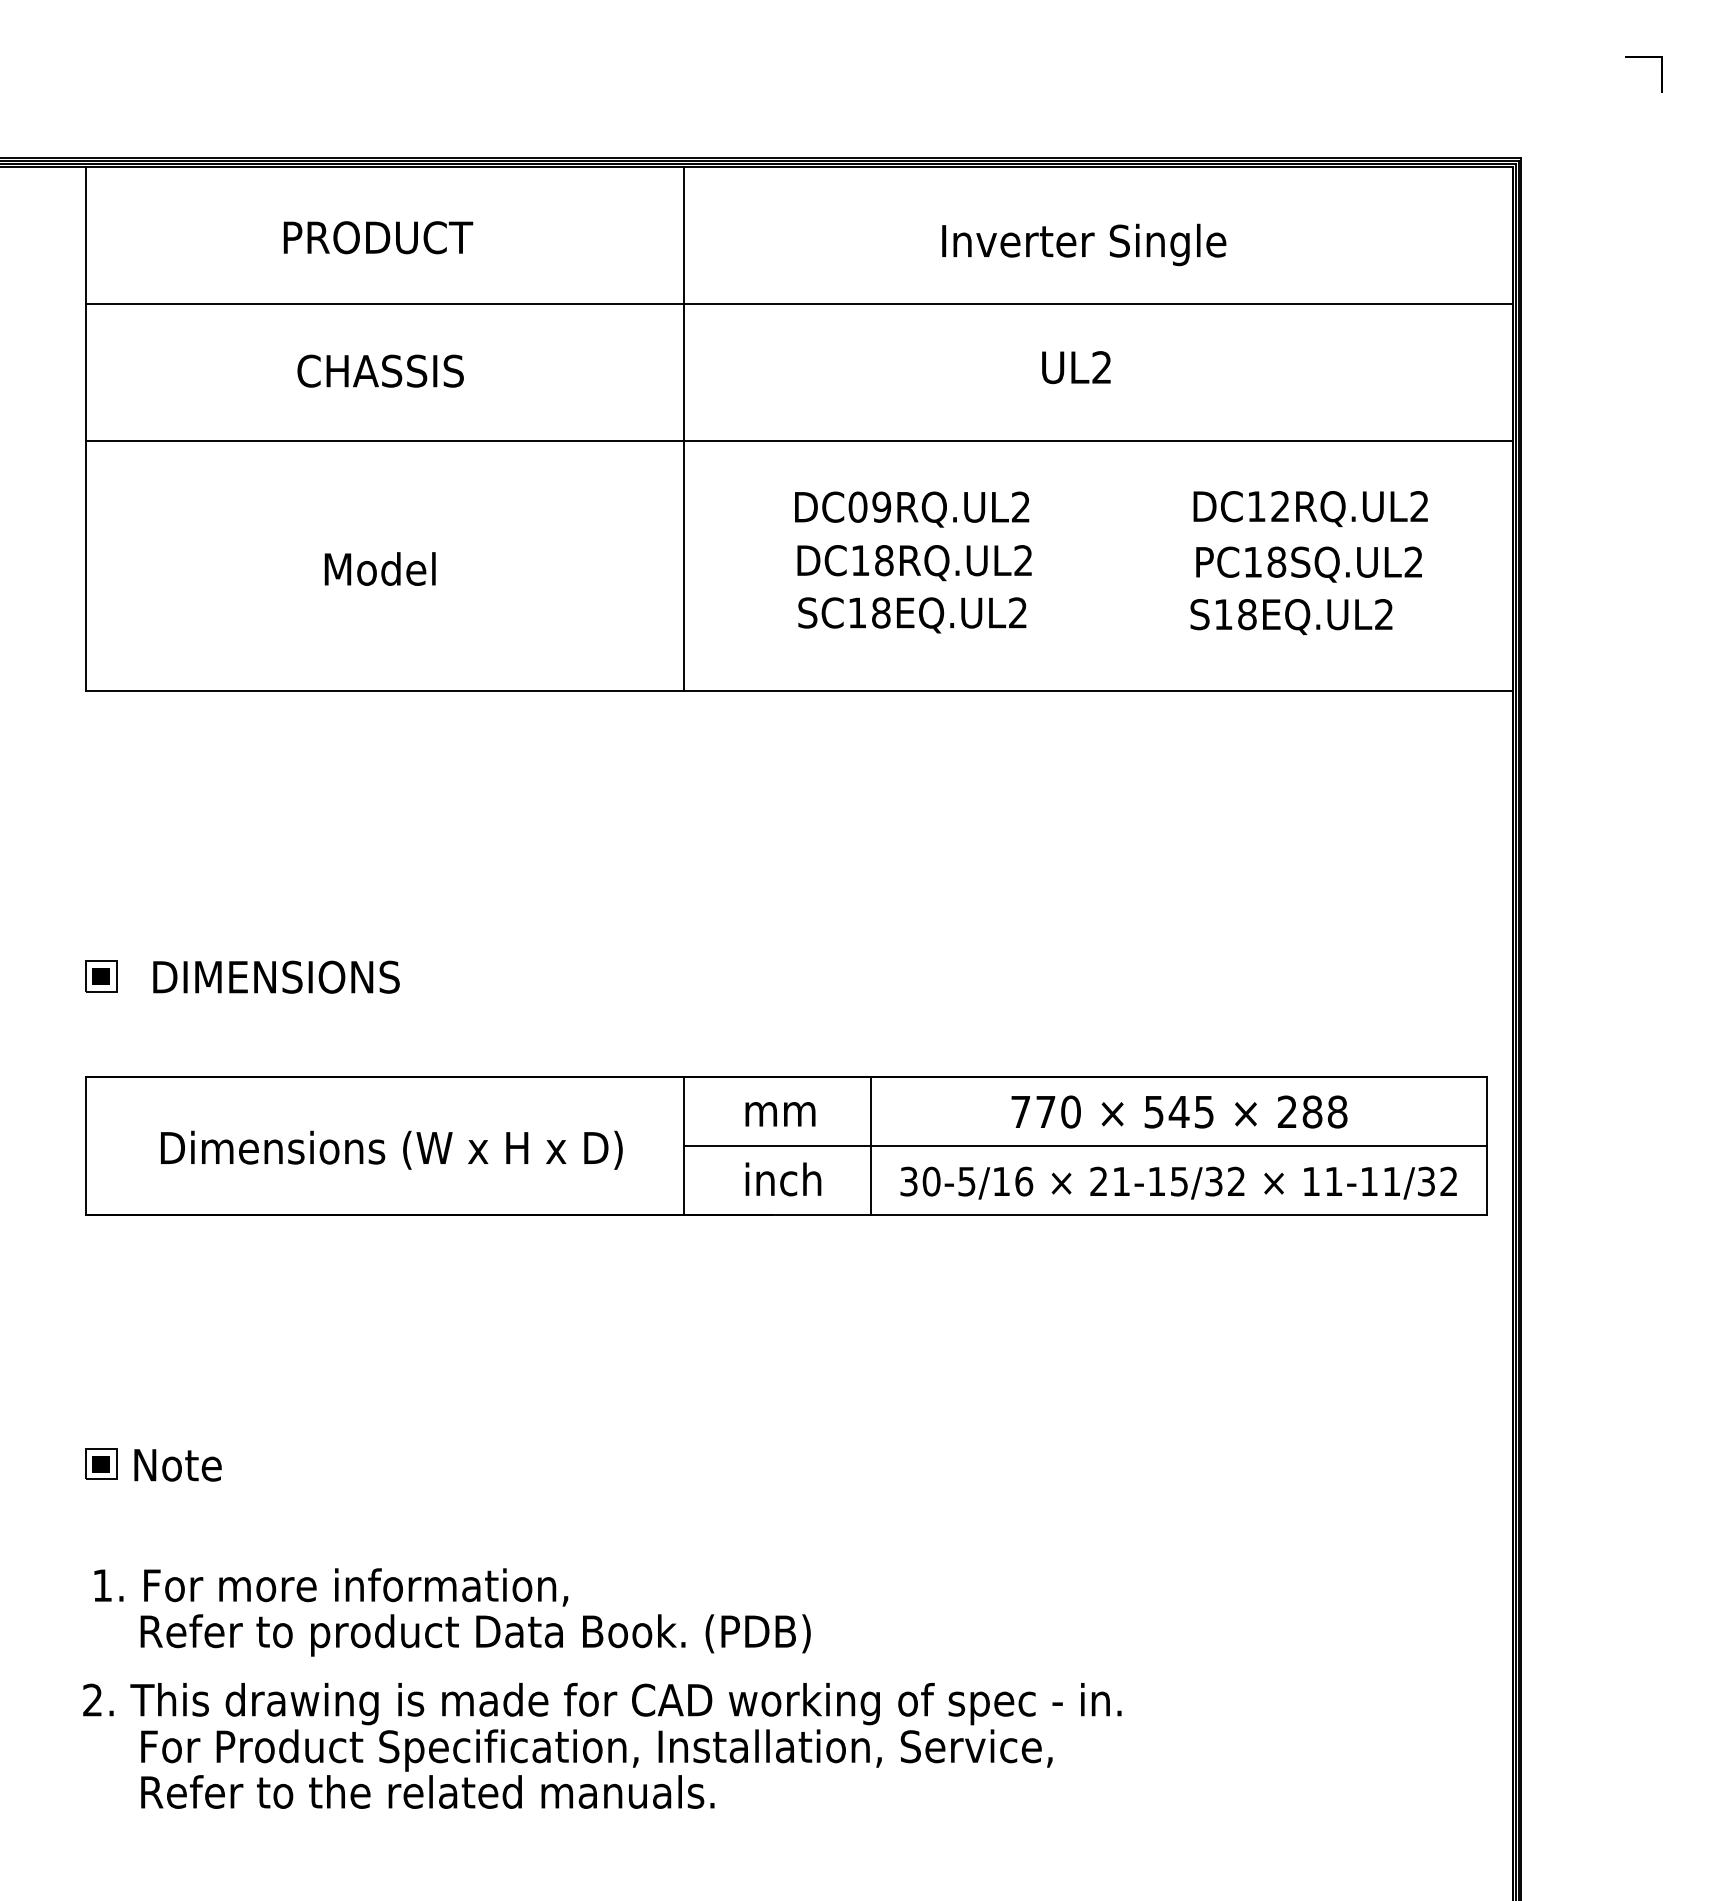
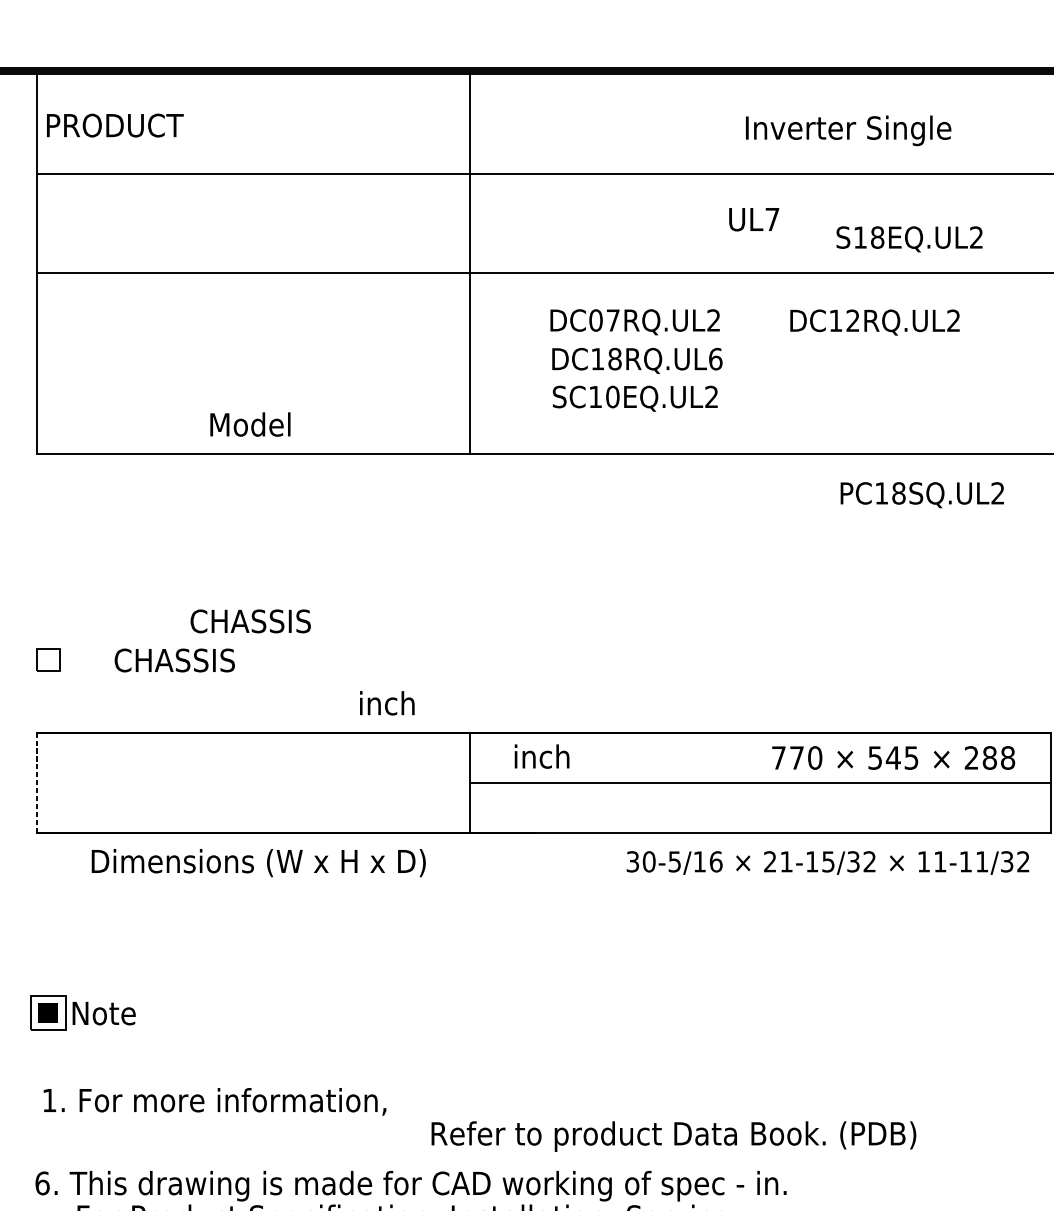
text: (378, 237) -> (115, 125), moved
text: (1084, 244) -> (848, 130), moved
text: (1101, 367) -> (772, 219), UL2 -> UL7
text: (380, 370) -> (250, 620), moved
text: (881, 506) -> (613, 320), DC09RQ.UL2 -> DC07RQ.UL2
text: (1310, 508) -> (874, 322), moved
text: (1023, 560) -> (715, 359), DC18RQ.UL2 -> DC18RQ.UL6
text: (1308, 564) -> (921, 495), moved
text: (379, 568) -> (249, 424), moved
text: (881, 612) -> (613, 396), SC18EQ.UL2 -> SC10EQ.UL2
text: (1291, 616) -> (909, 239), moved
fill: (100, 976) -> (48, 659), removed
text: (276, 976) -> (175, 659), DIMENSIONS -> CHASSIS
text: (783, 1110) -> (542, 756), mm -> inch
text: (1179, 1111) -> (893, 757), moved
line: (870, 1145) -> (605, 782), removed
line: (85, 1146) -> (37, 782), solid -> dashed
text: (391, 1149) -> (258, 862), moved
text: (783, 1179) -> (387, 703), moved
text: (1178, 1182) -> (827, 862), moved
part: (101, 1463) -> (48, 1012), size x1.6
text: (475, 1635) -> (673, 1136), moved
text: (92, 1699) -> (42, 1182), 2. -> 6.

